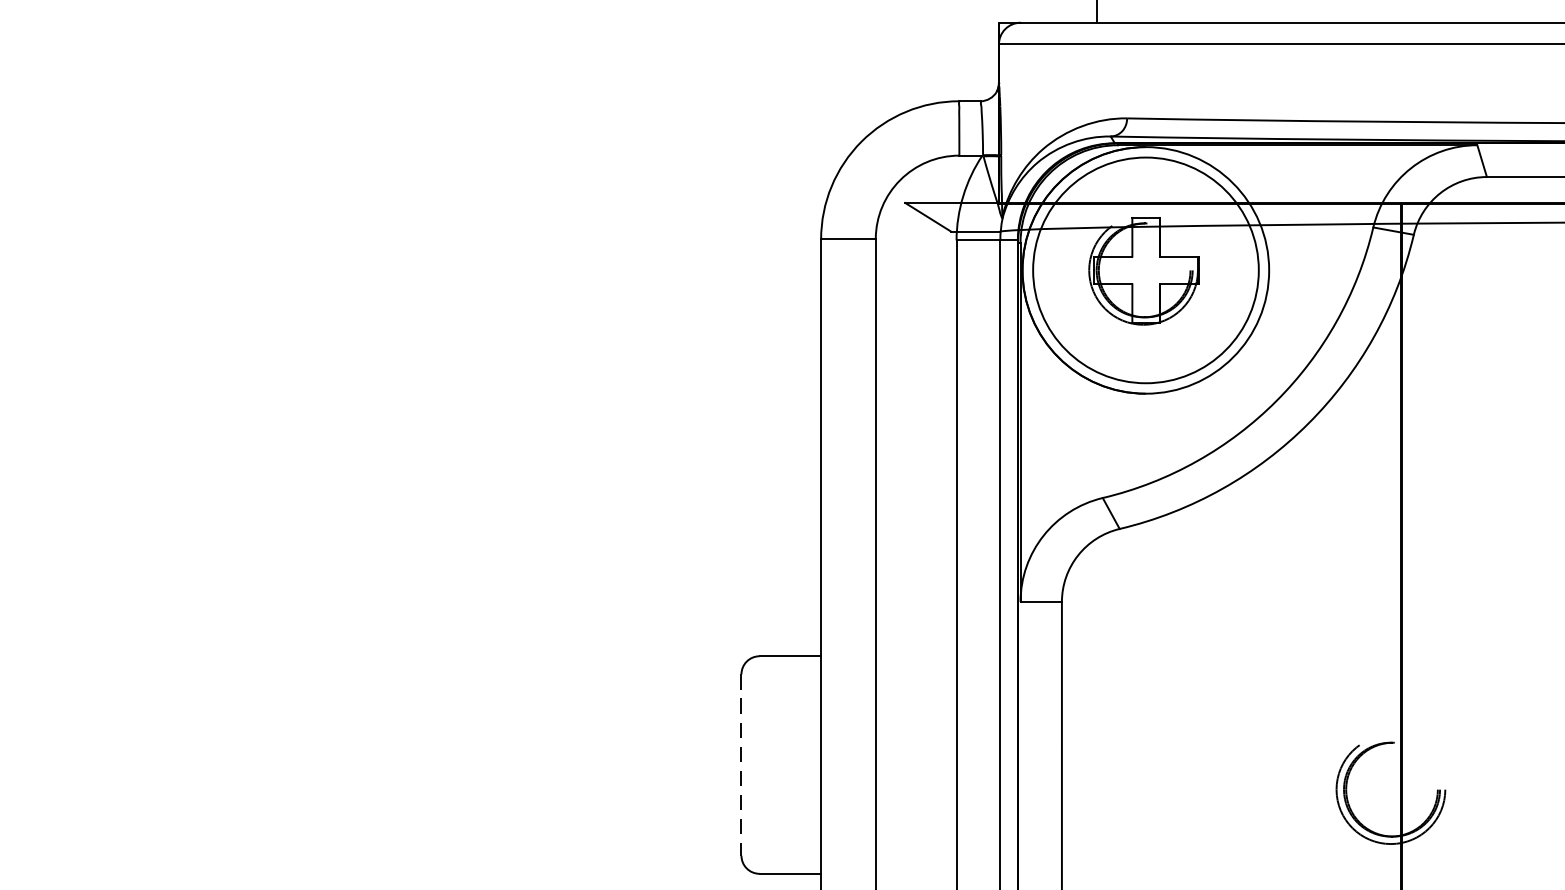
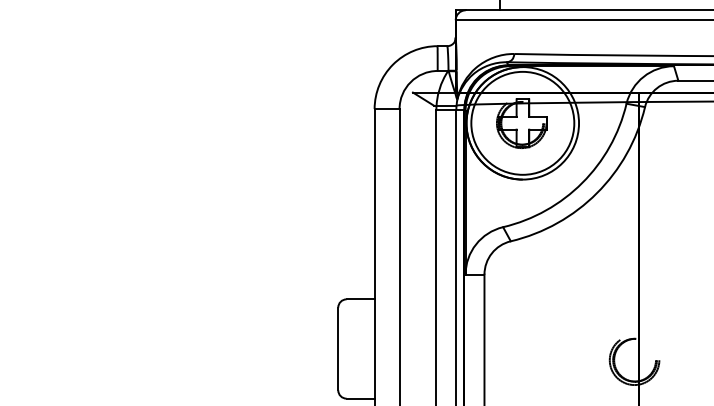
line: (741, 766) -> (338, 349), dashed -> solid

